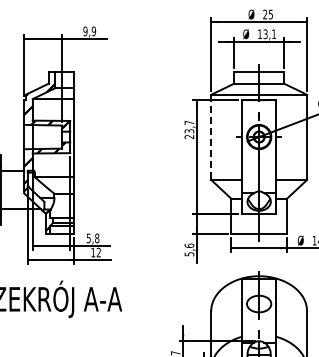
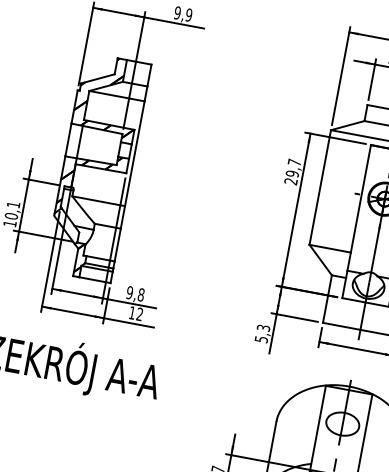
text: (189, 131) -> (292, 174), 23,7 -> 29,7
line: (211, 137) -> (320, 187), dashed -> solid
text: (88, 237) -> (129, 291), 5,8 -> 9,8
text: (189, 245) -> (263, 327), 5,6 -> 5,3

